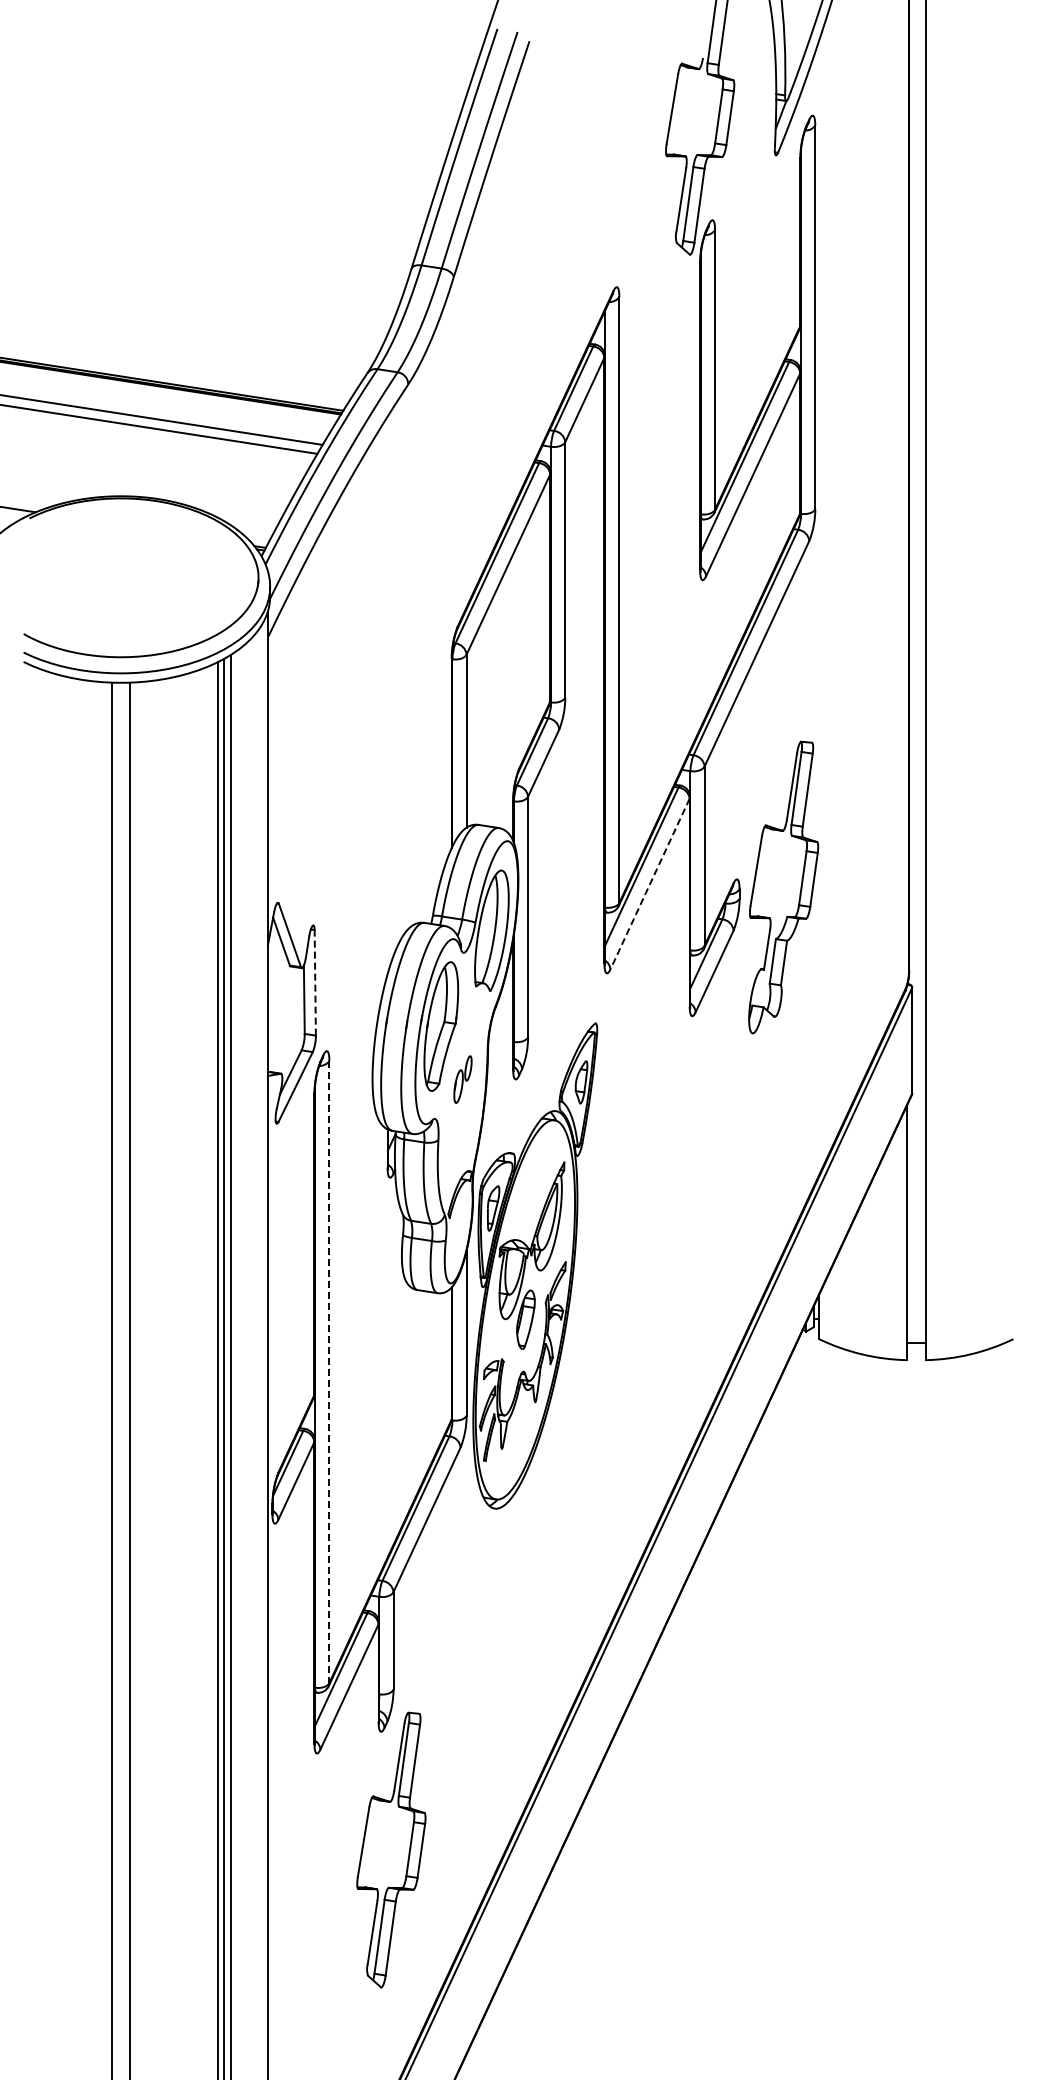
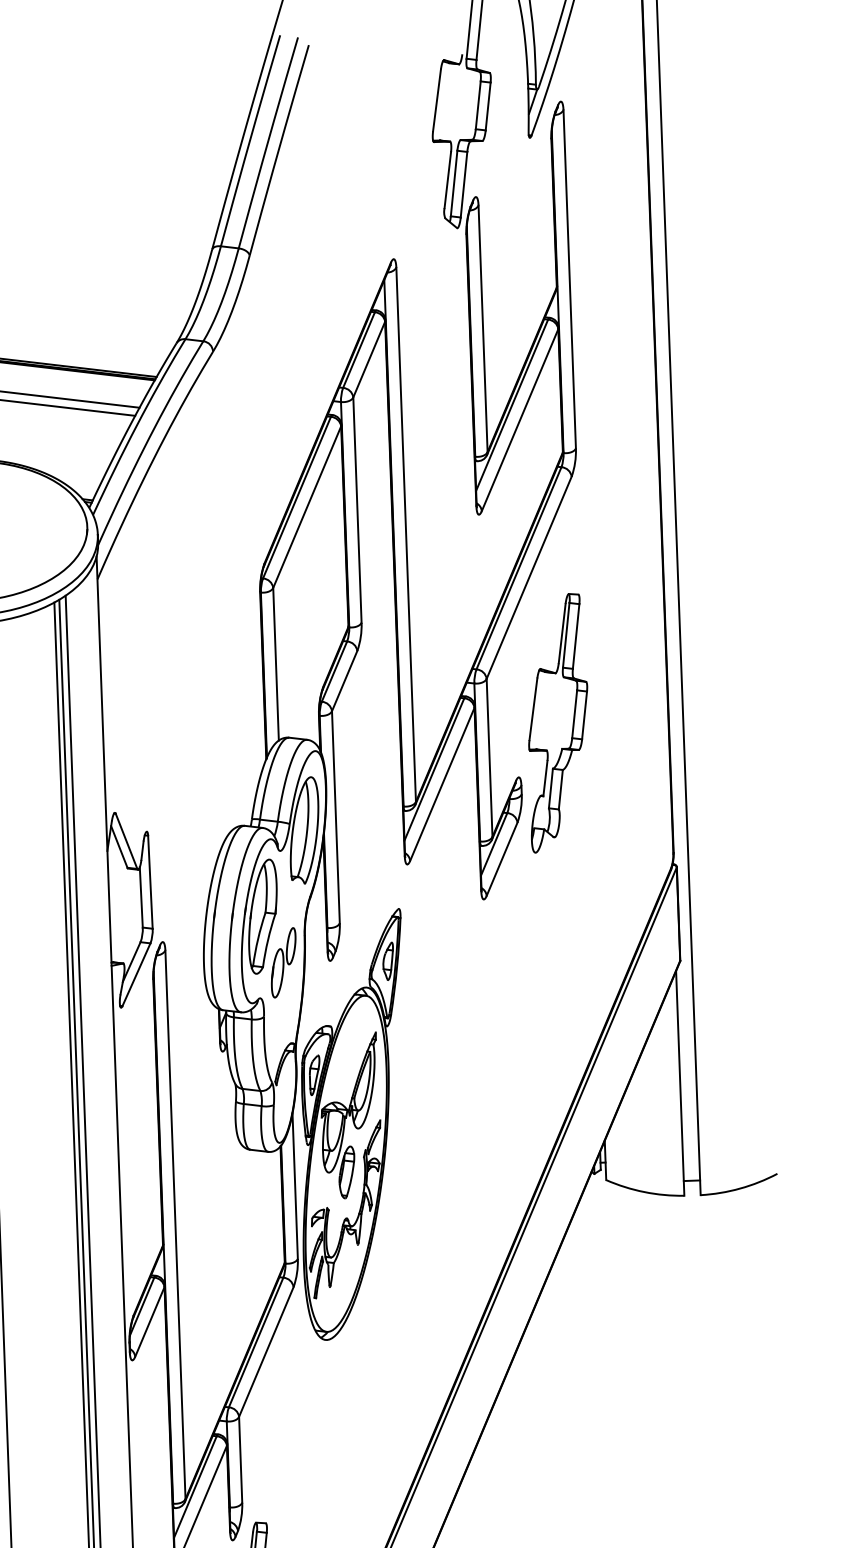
line: (649, 884) -> (441, 784), dashed -> solid
part: (783, 887) -> (557, 723), moved
line: (315, 982) -> (150, 881), dashed -> solid
part: (462, 1079) -> (283, 962), size x1.67
line: (329, 1372) -> (175, 1225), dashed -> solid

